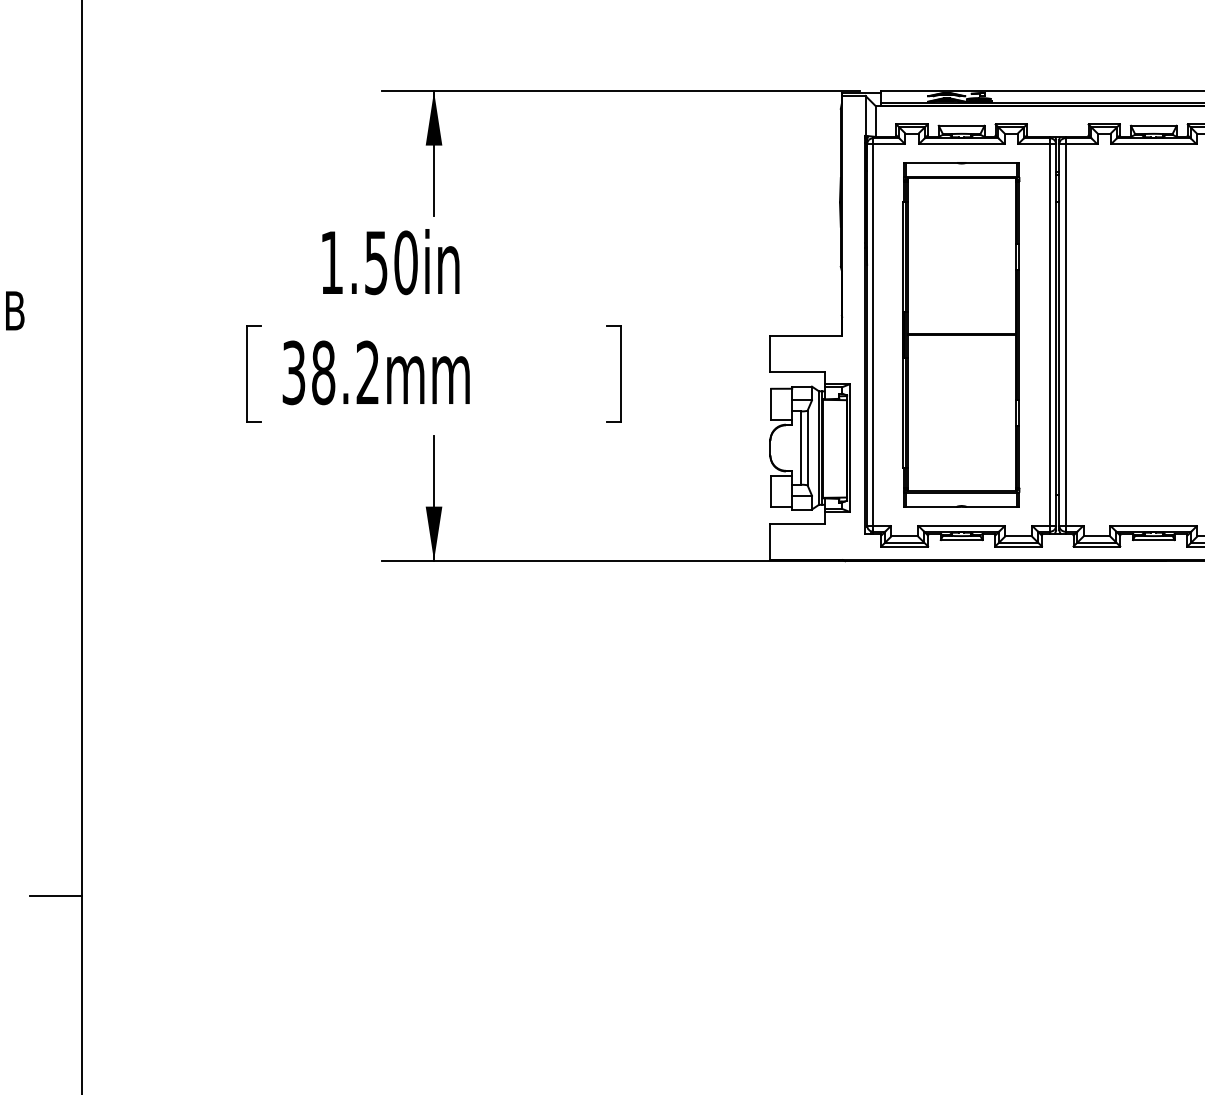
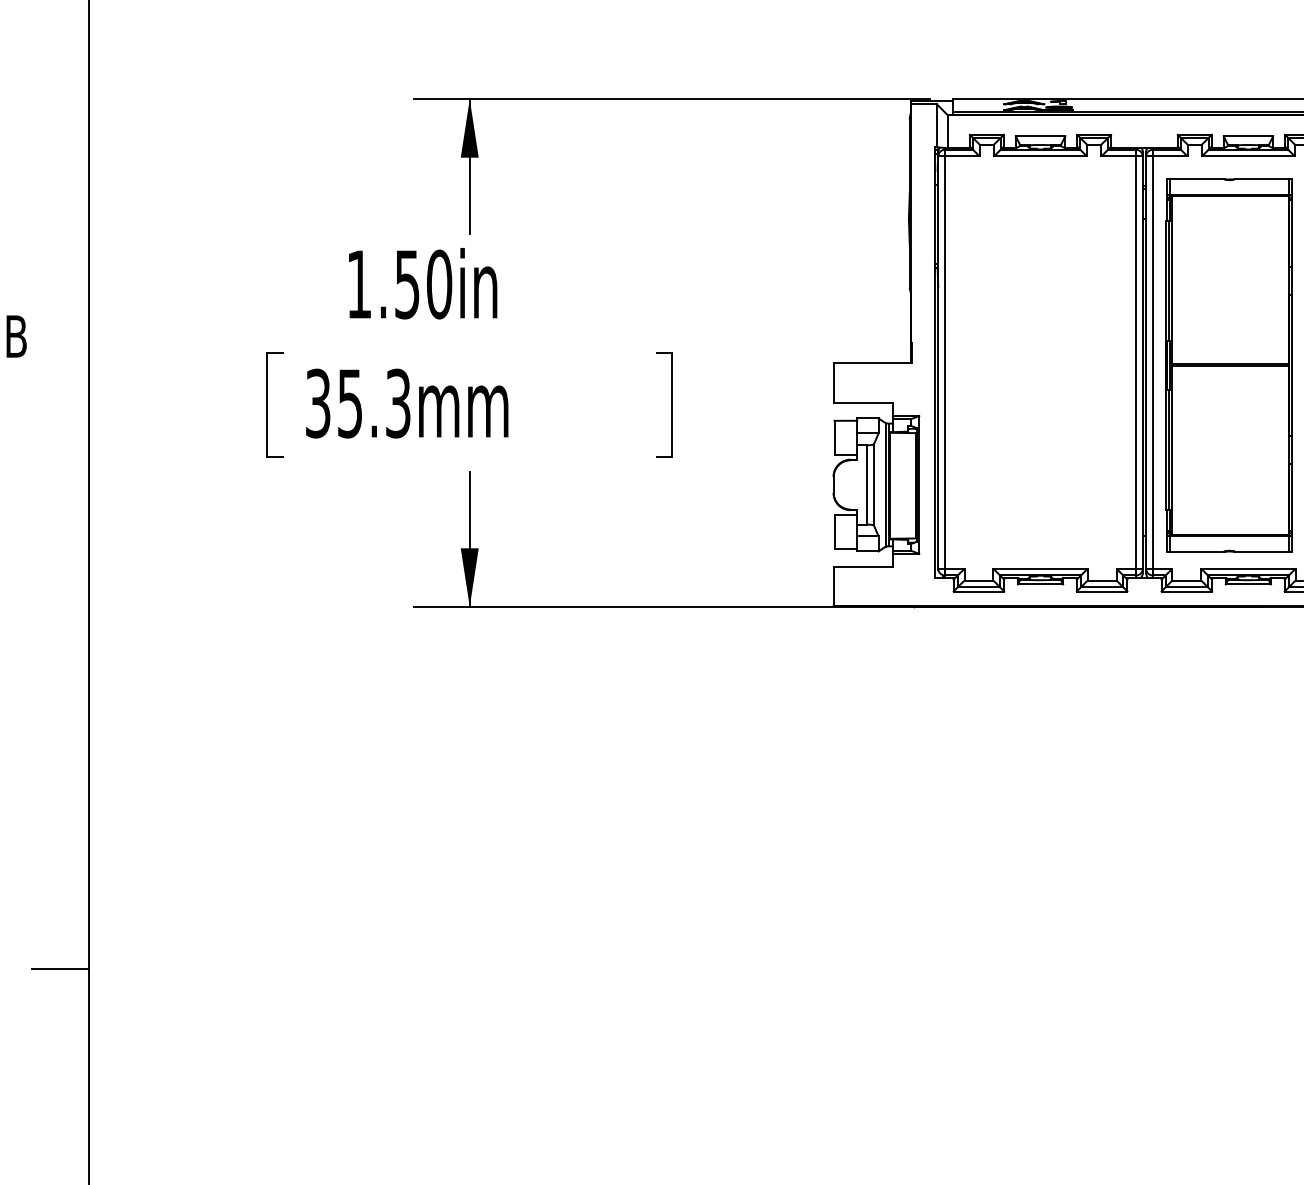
part: (960, 334) -> (1228, 365), moved
text: (345, 372) -> (373, 403), 38.2mm -> 35.3mm

